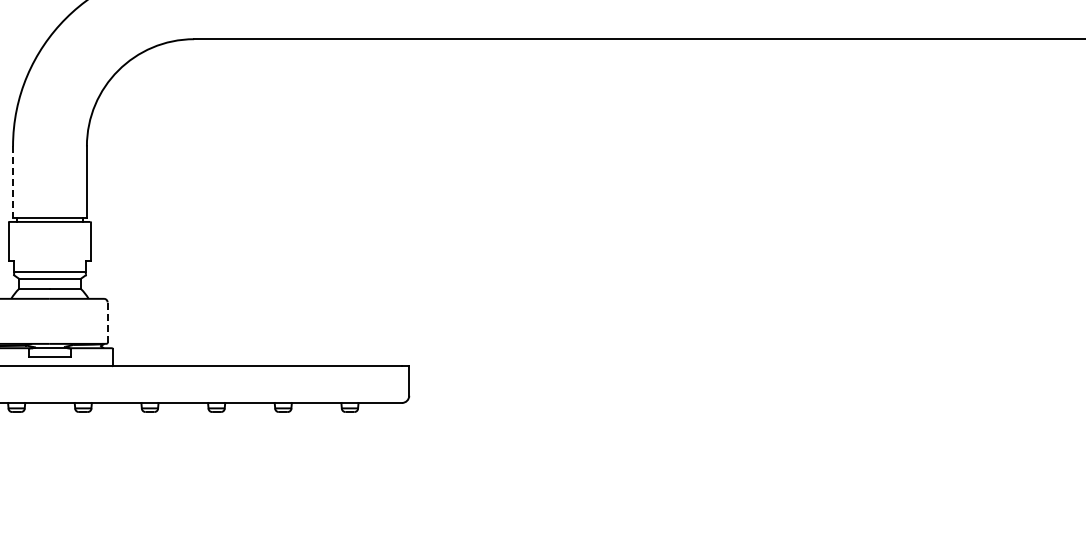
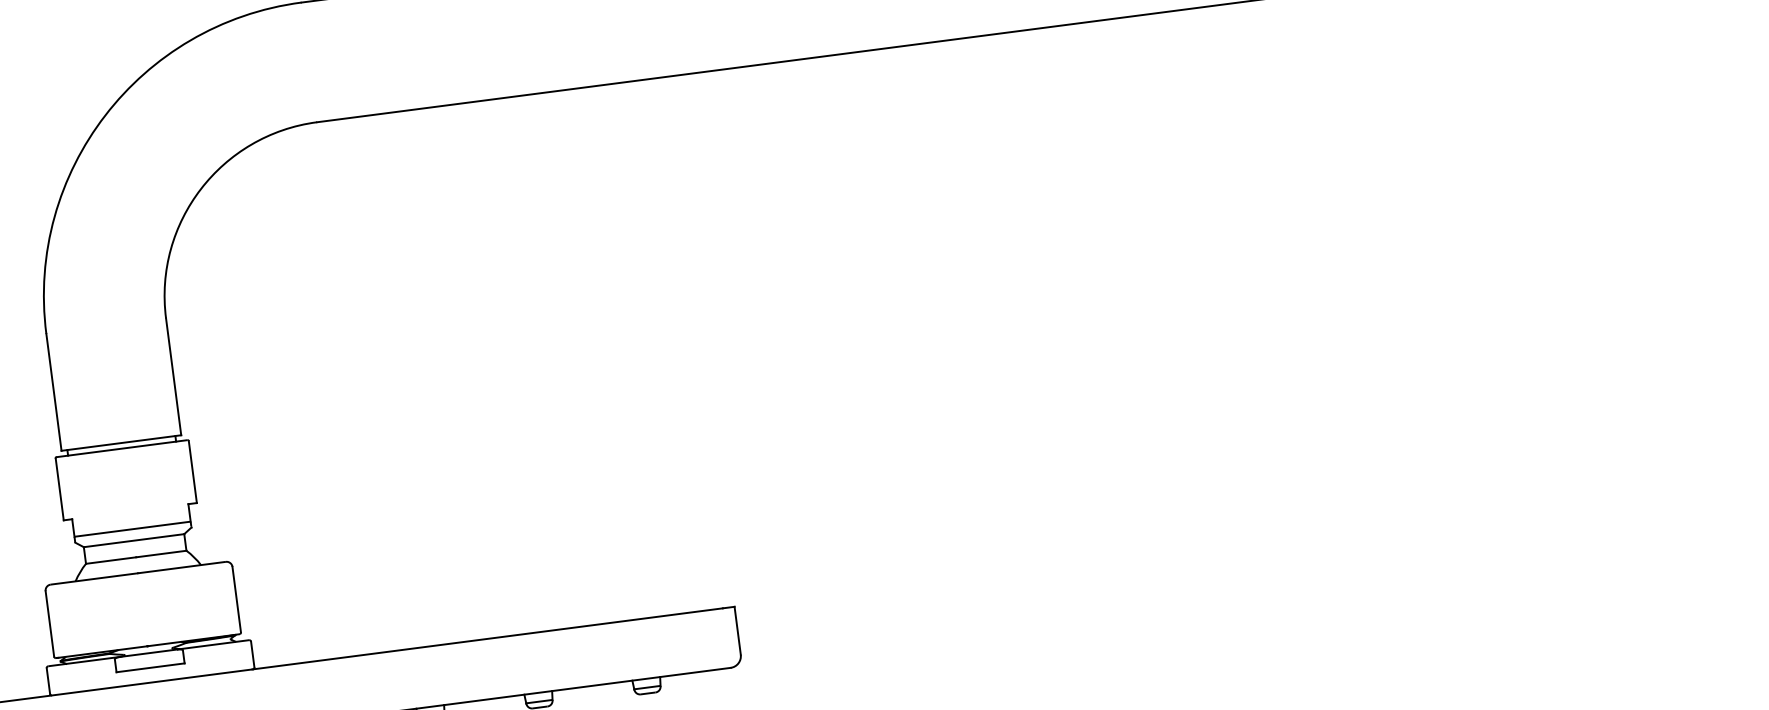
line: (13, 182) -> (54, 392), dashed -> solid
line: (107, 322) -> (236, 599), dashed -> solid

